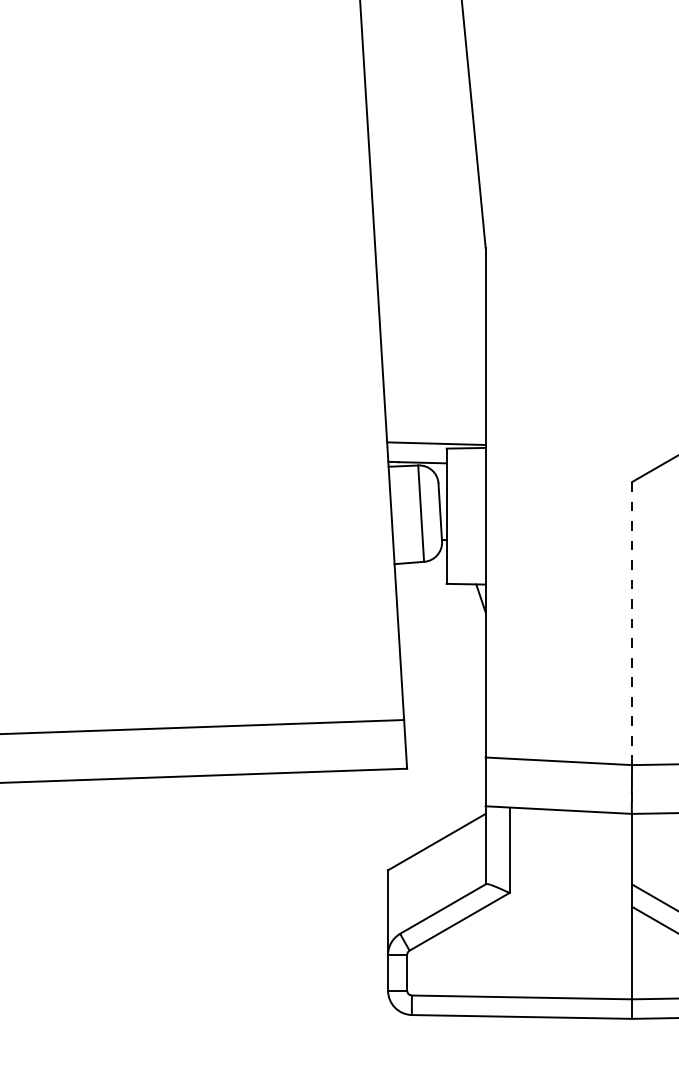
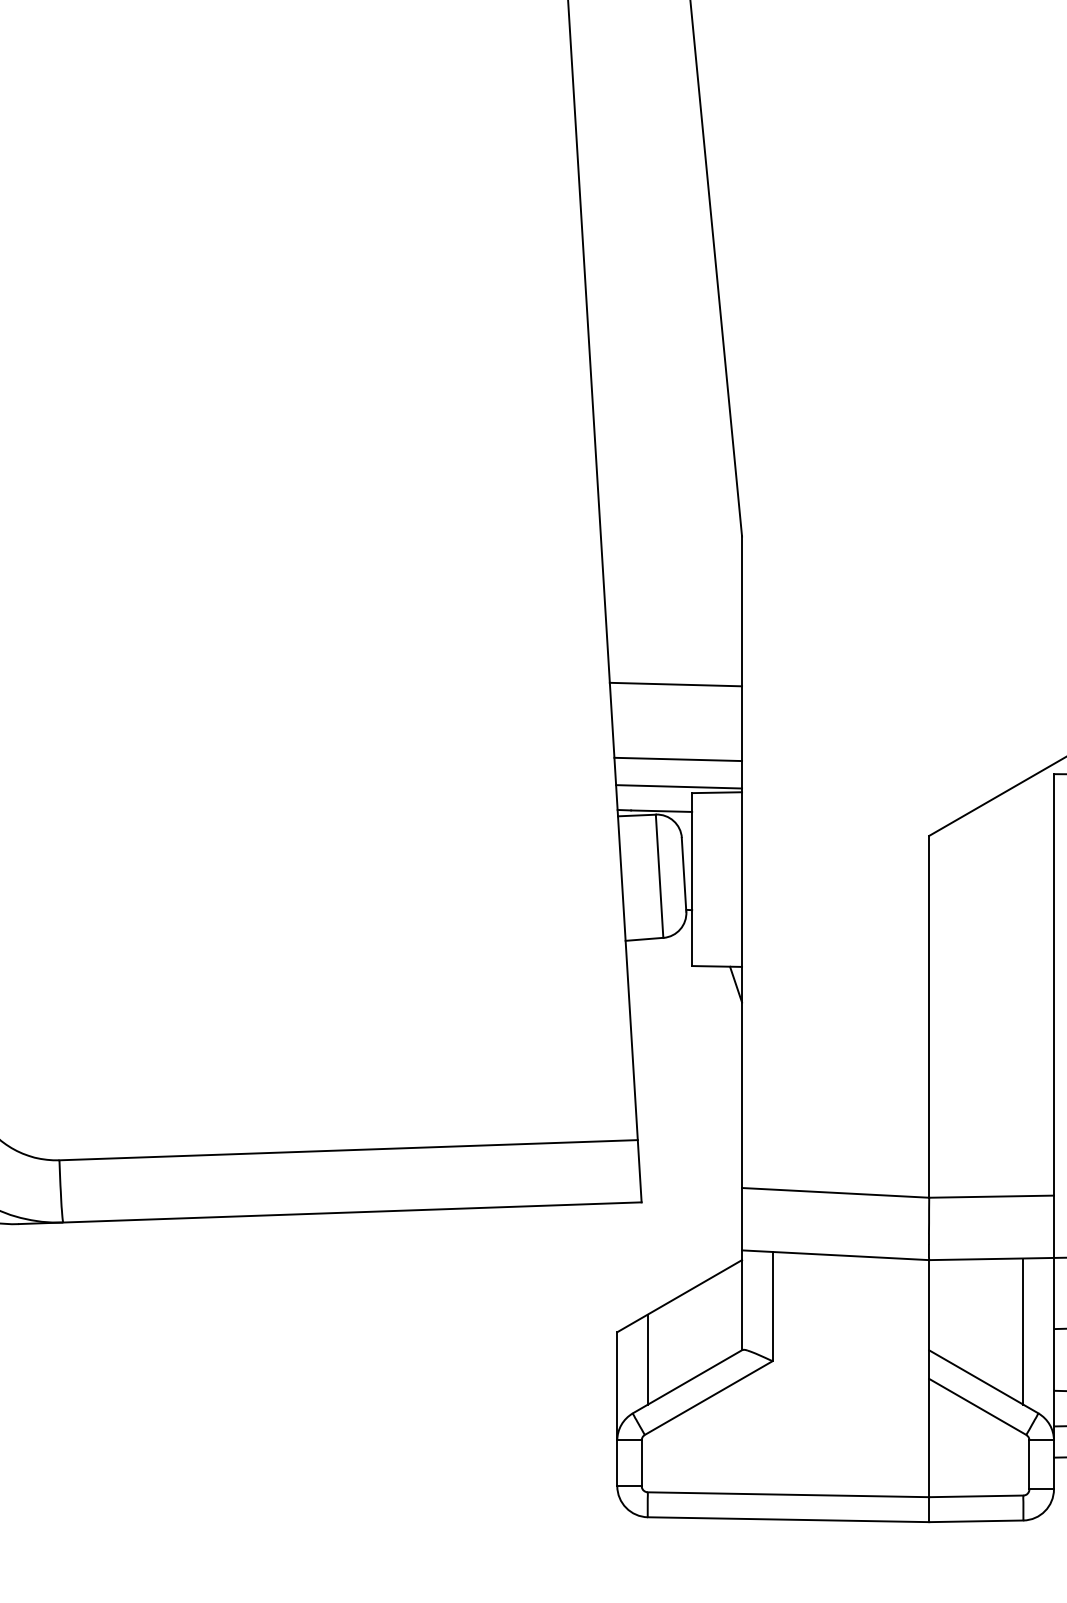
line: (433, 363) -> (675, 684), added
line: (435, 422) -> (678, 759), added
line: (632, 623) -> (929, 1016), dashed -> solid
line: (411, 891) -> (647, 1359), added

